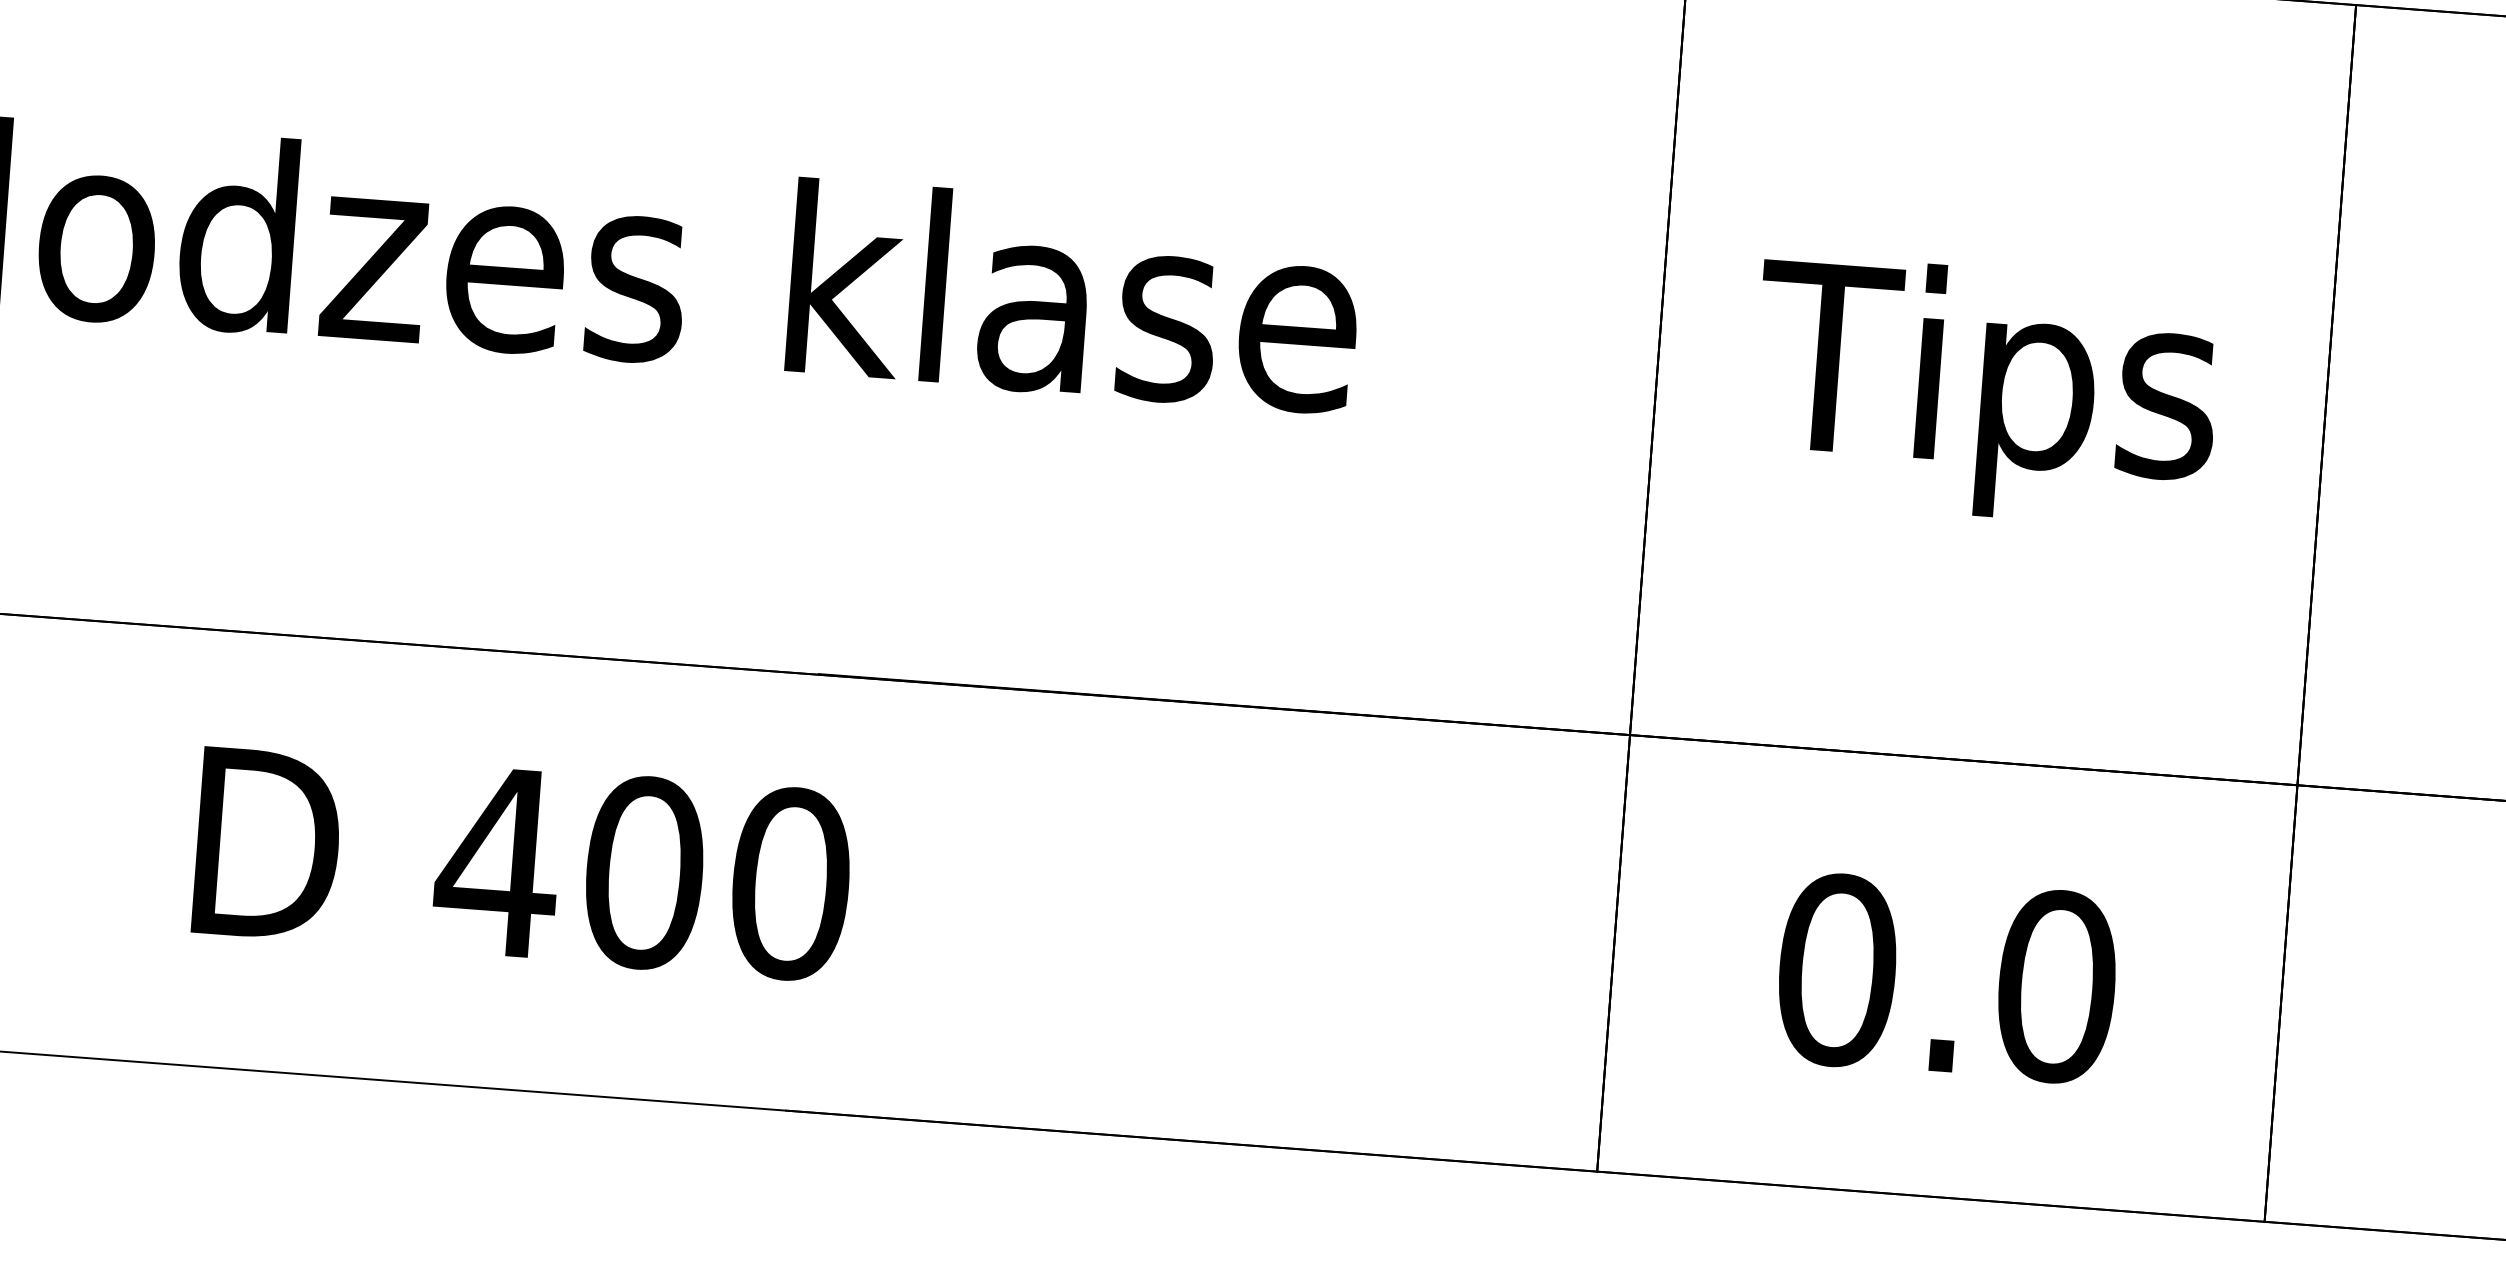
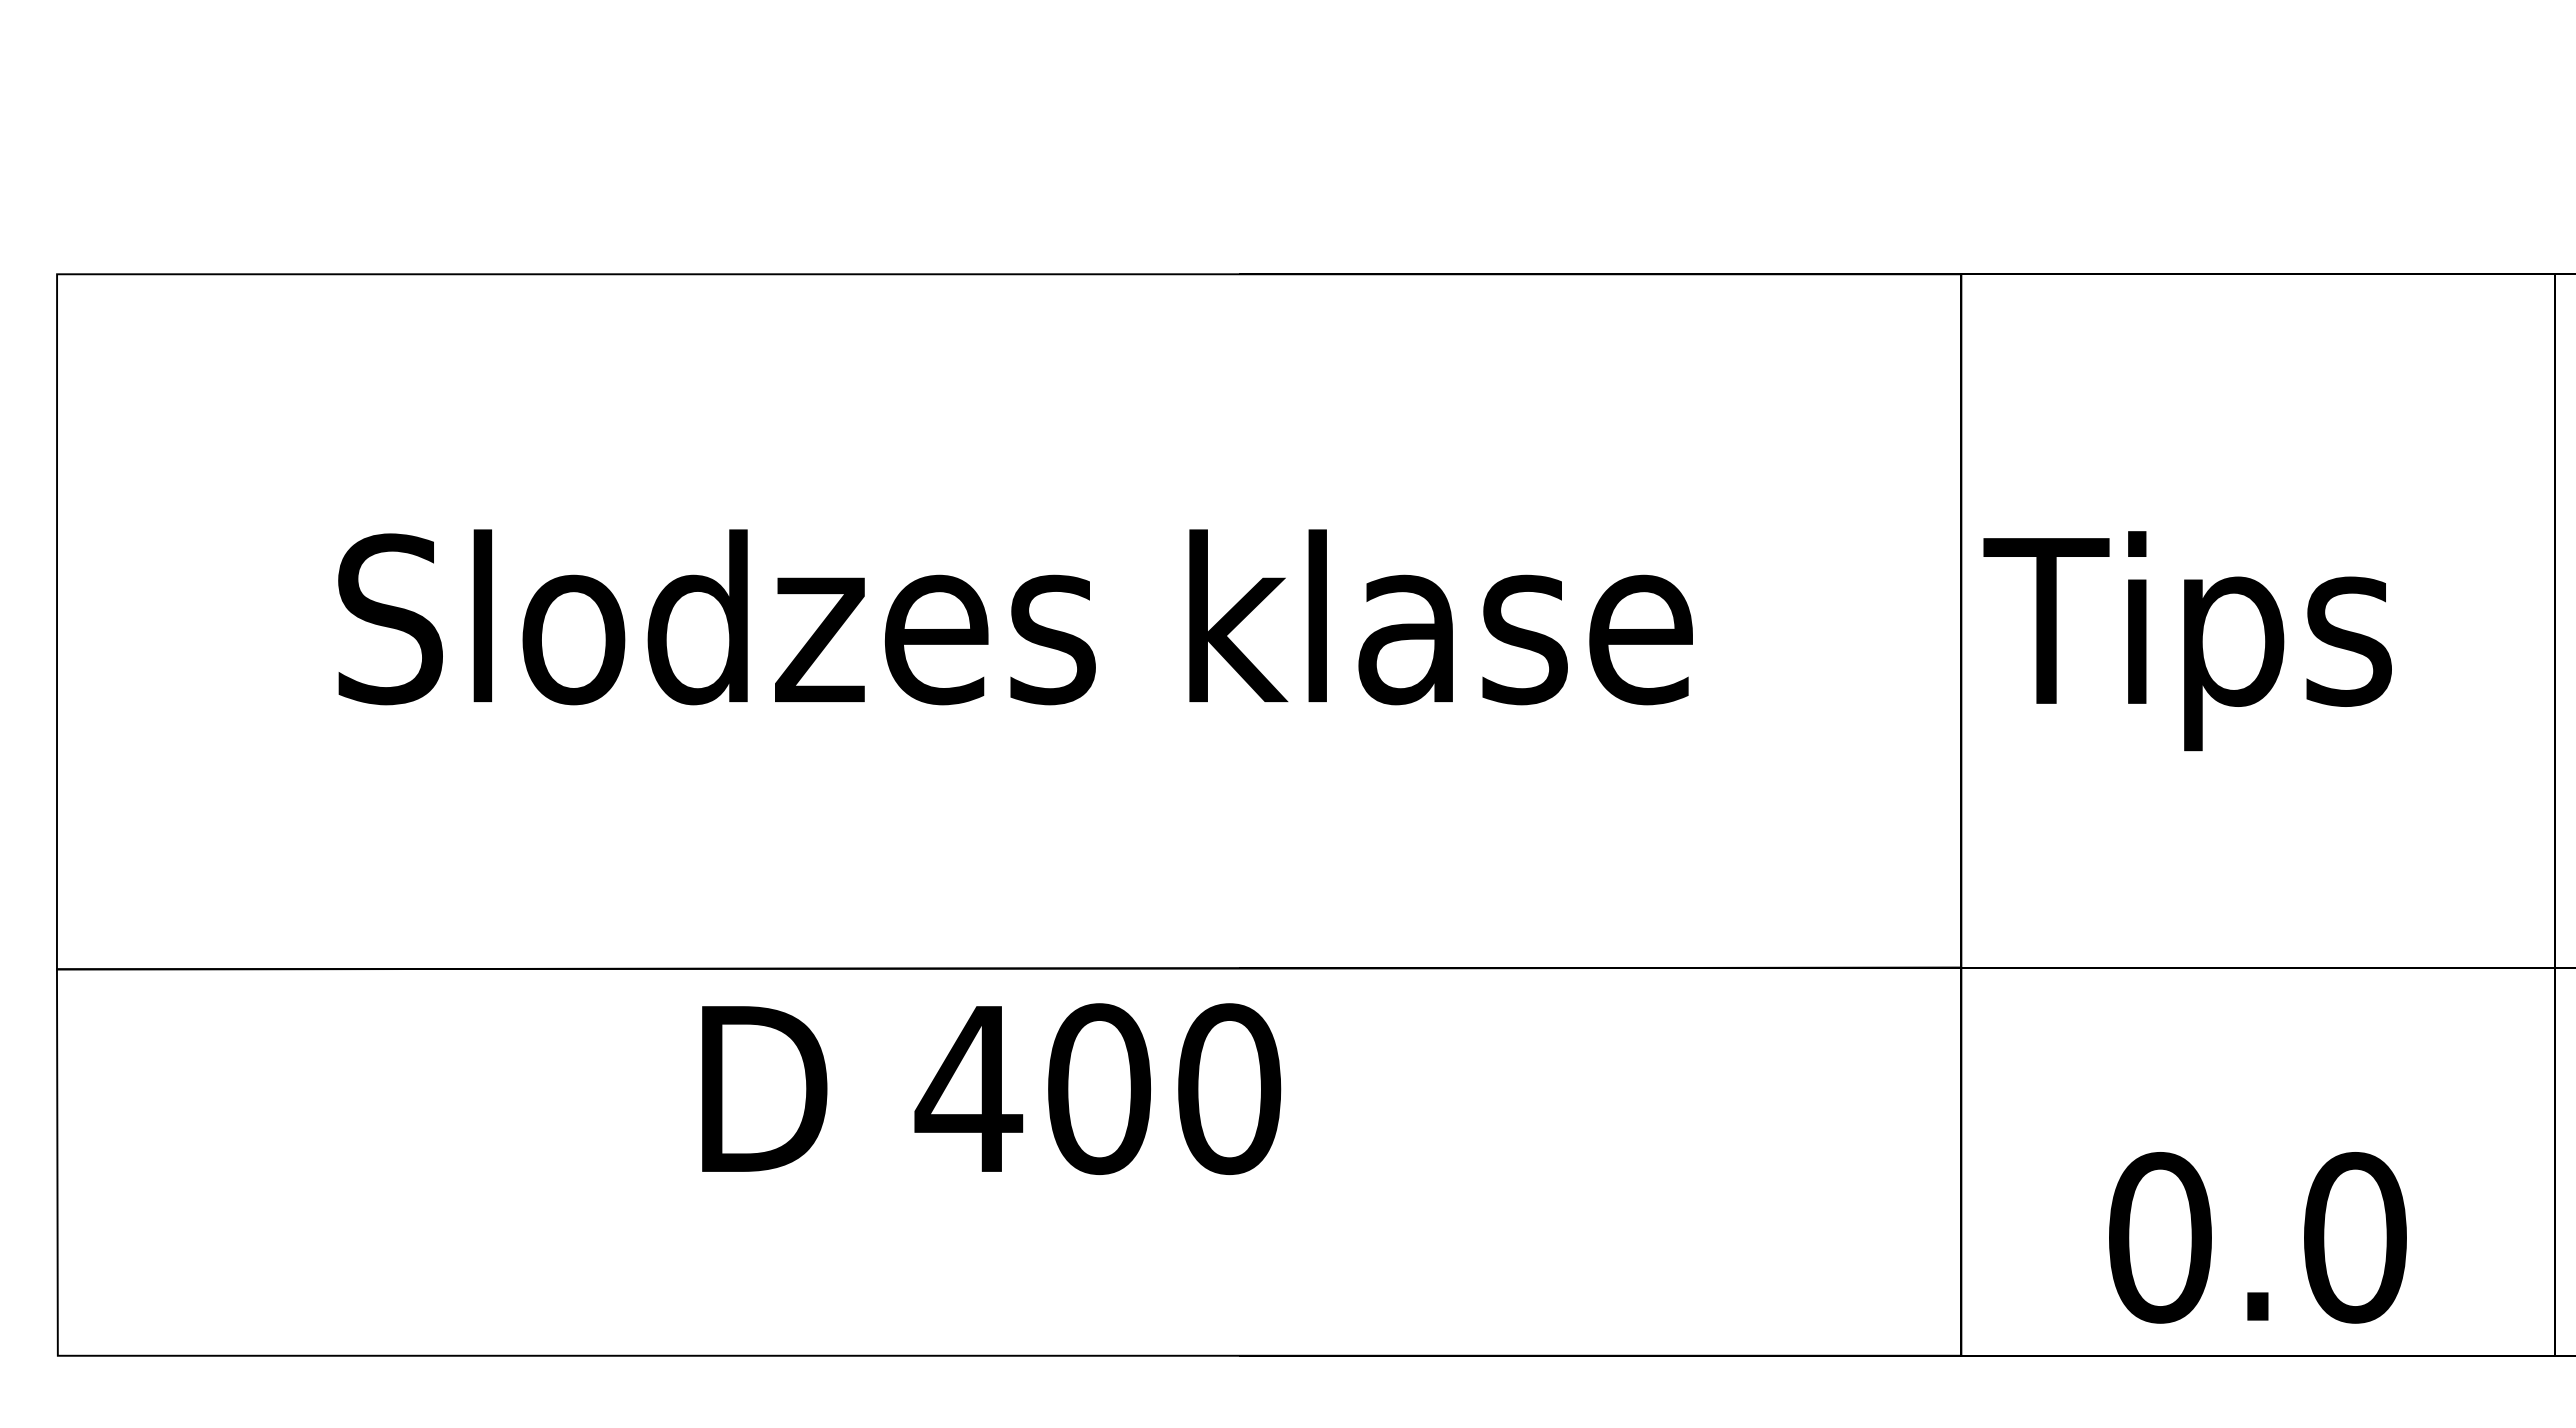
text: (1985, 392) -> (2187, 641), moved
text: (523, 863) -> (991, 1088), moved
text: (1946, 978) -> (2257, 1237), moved

